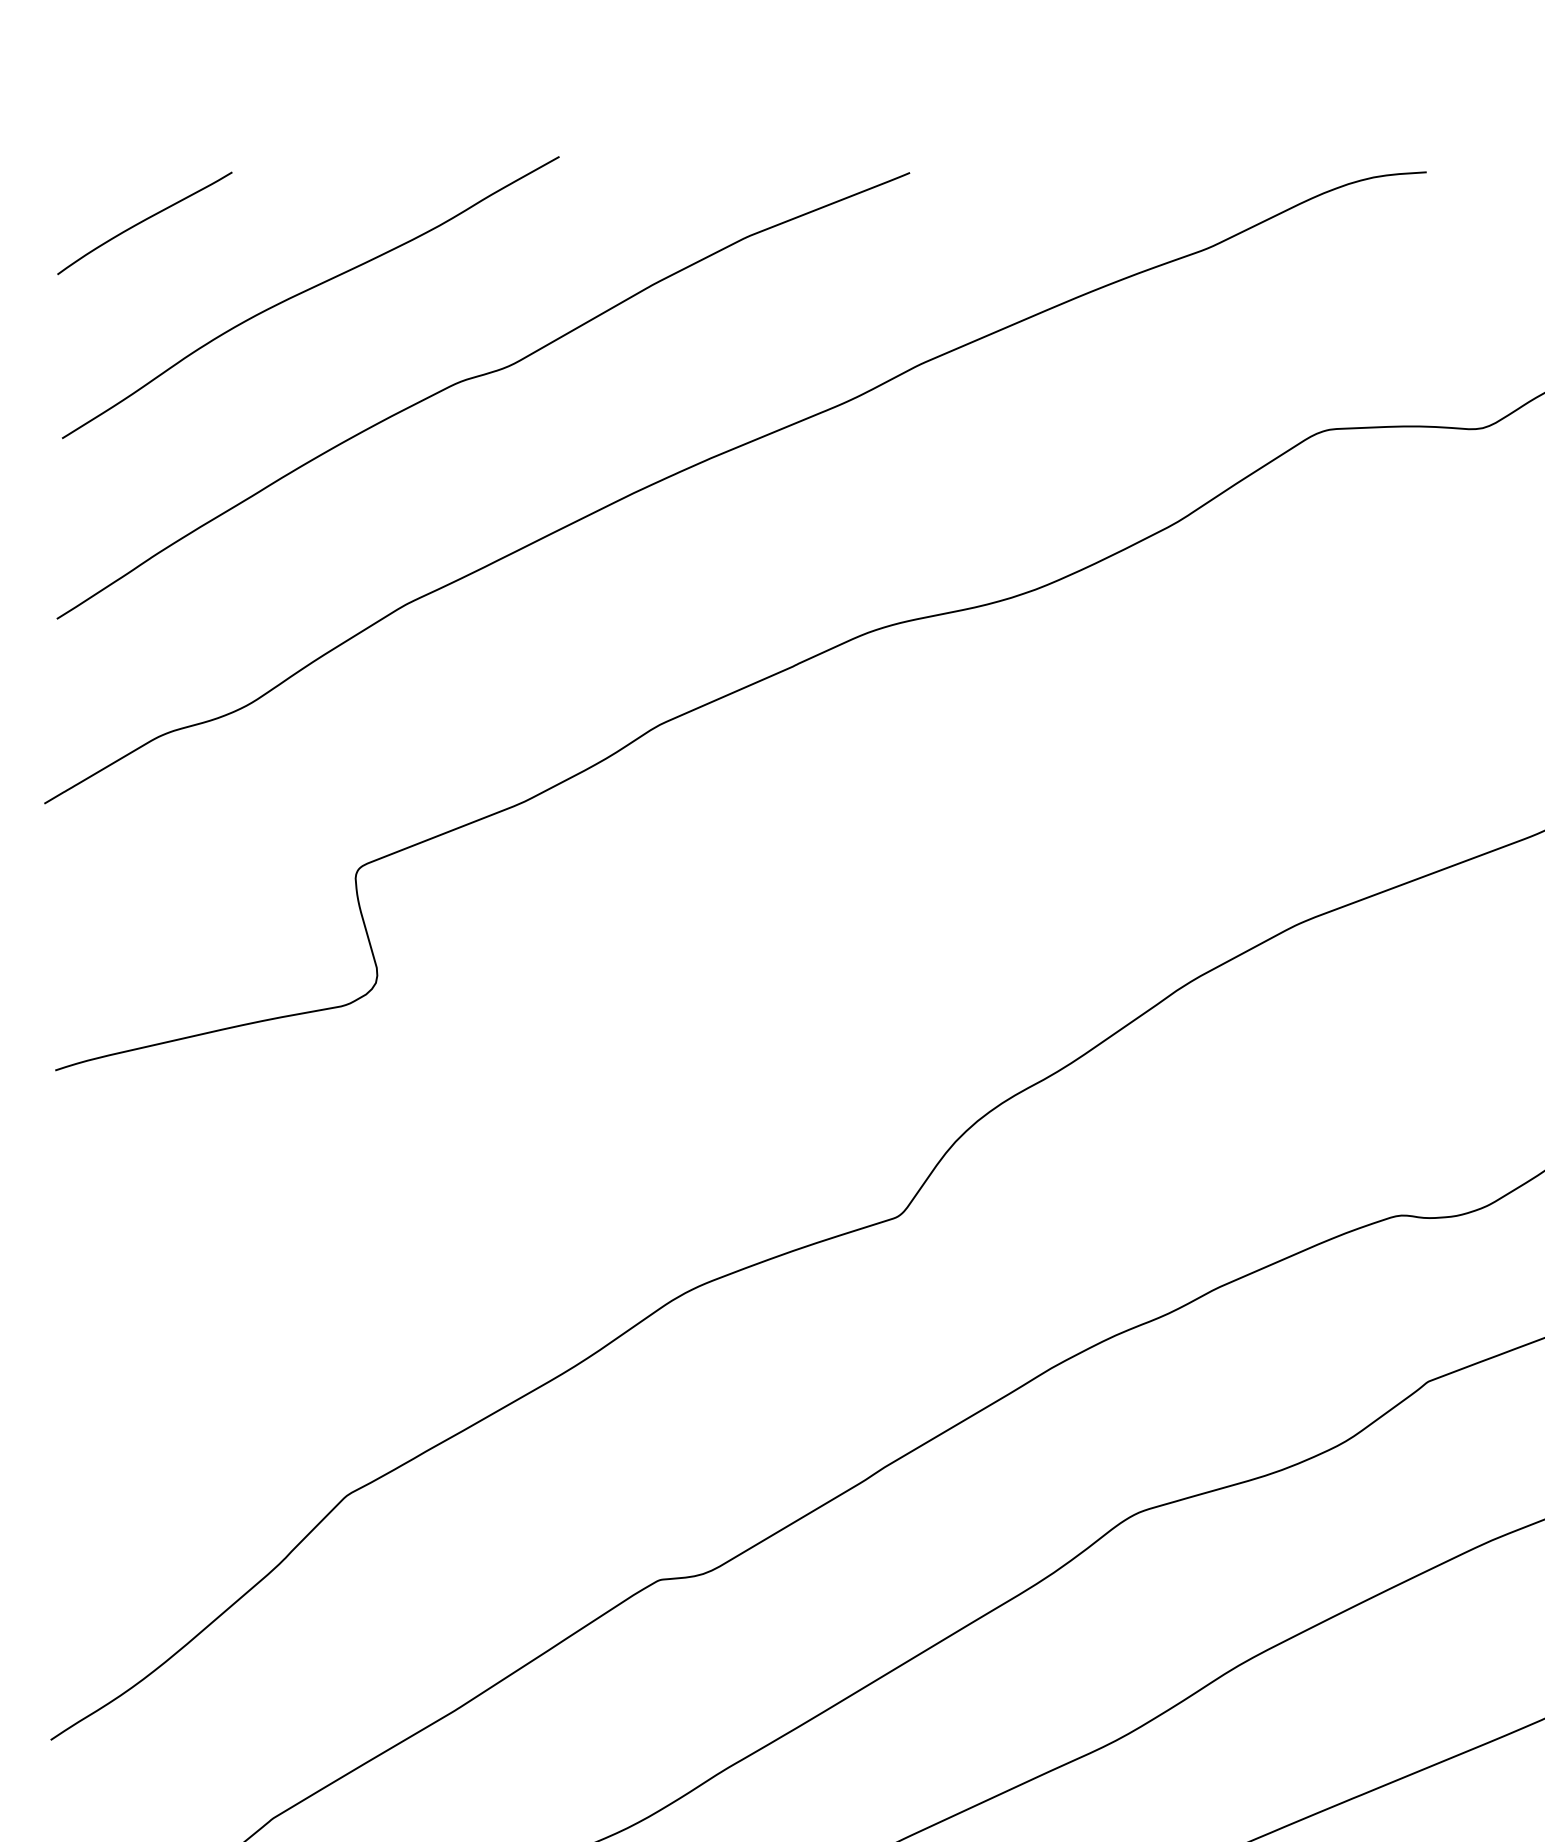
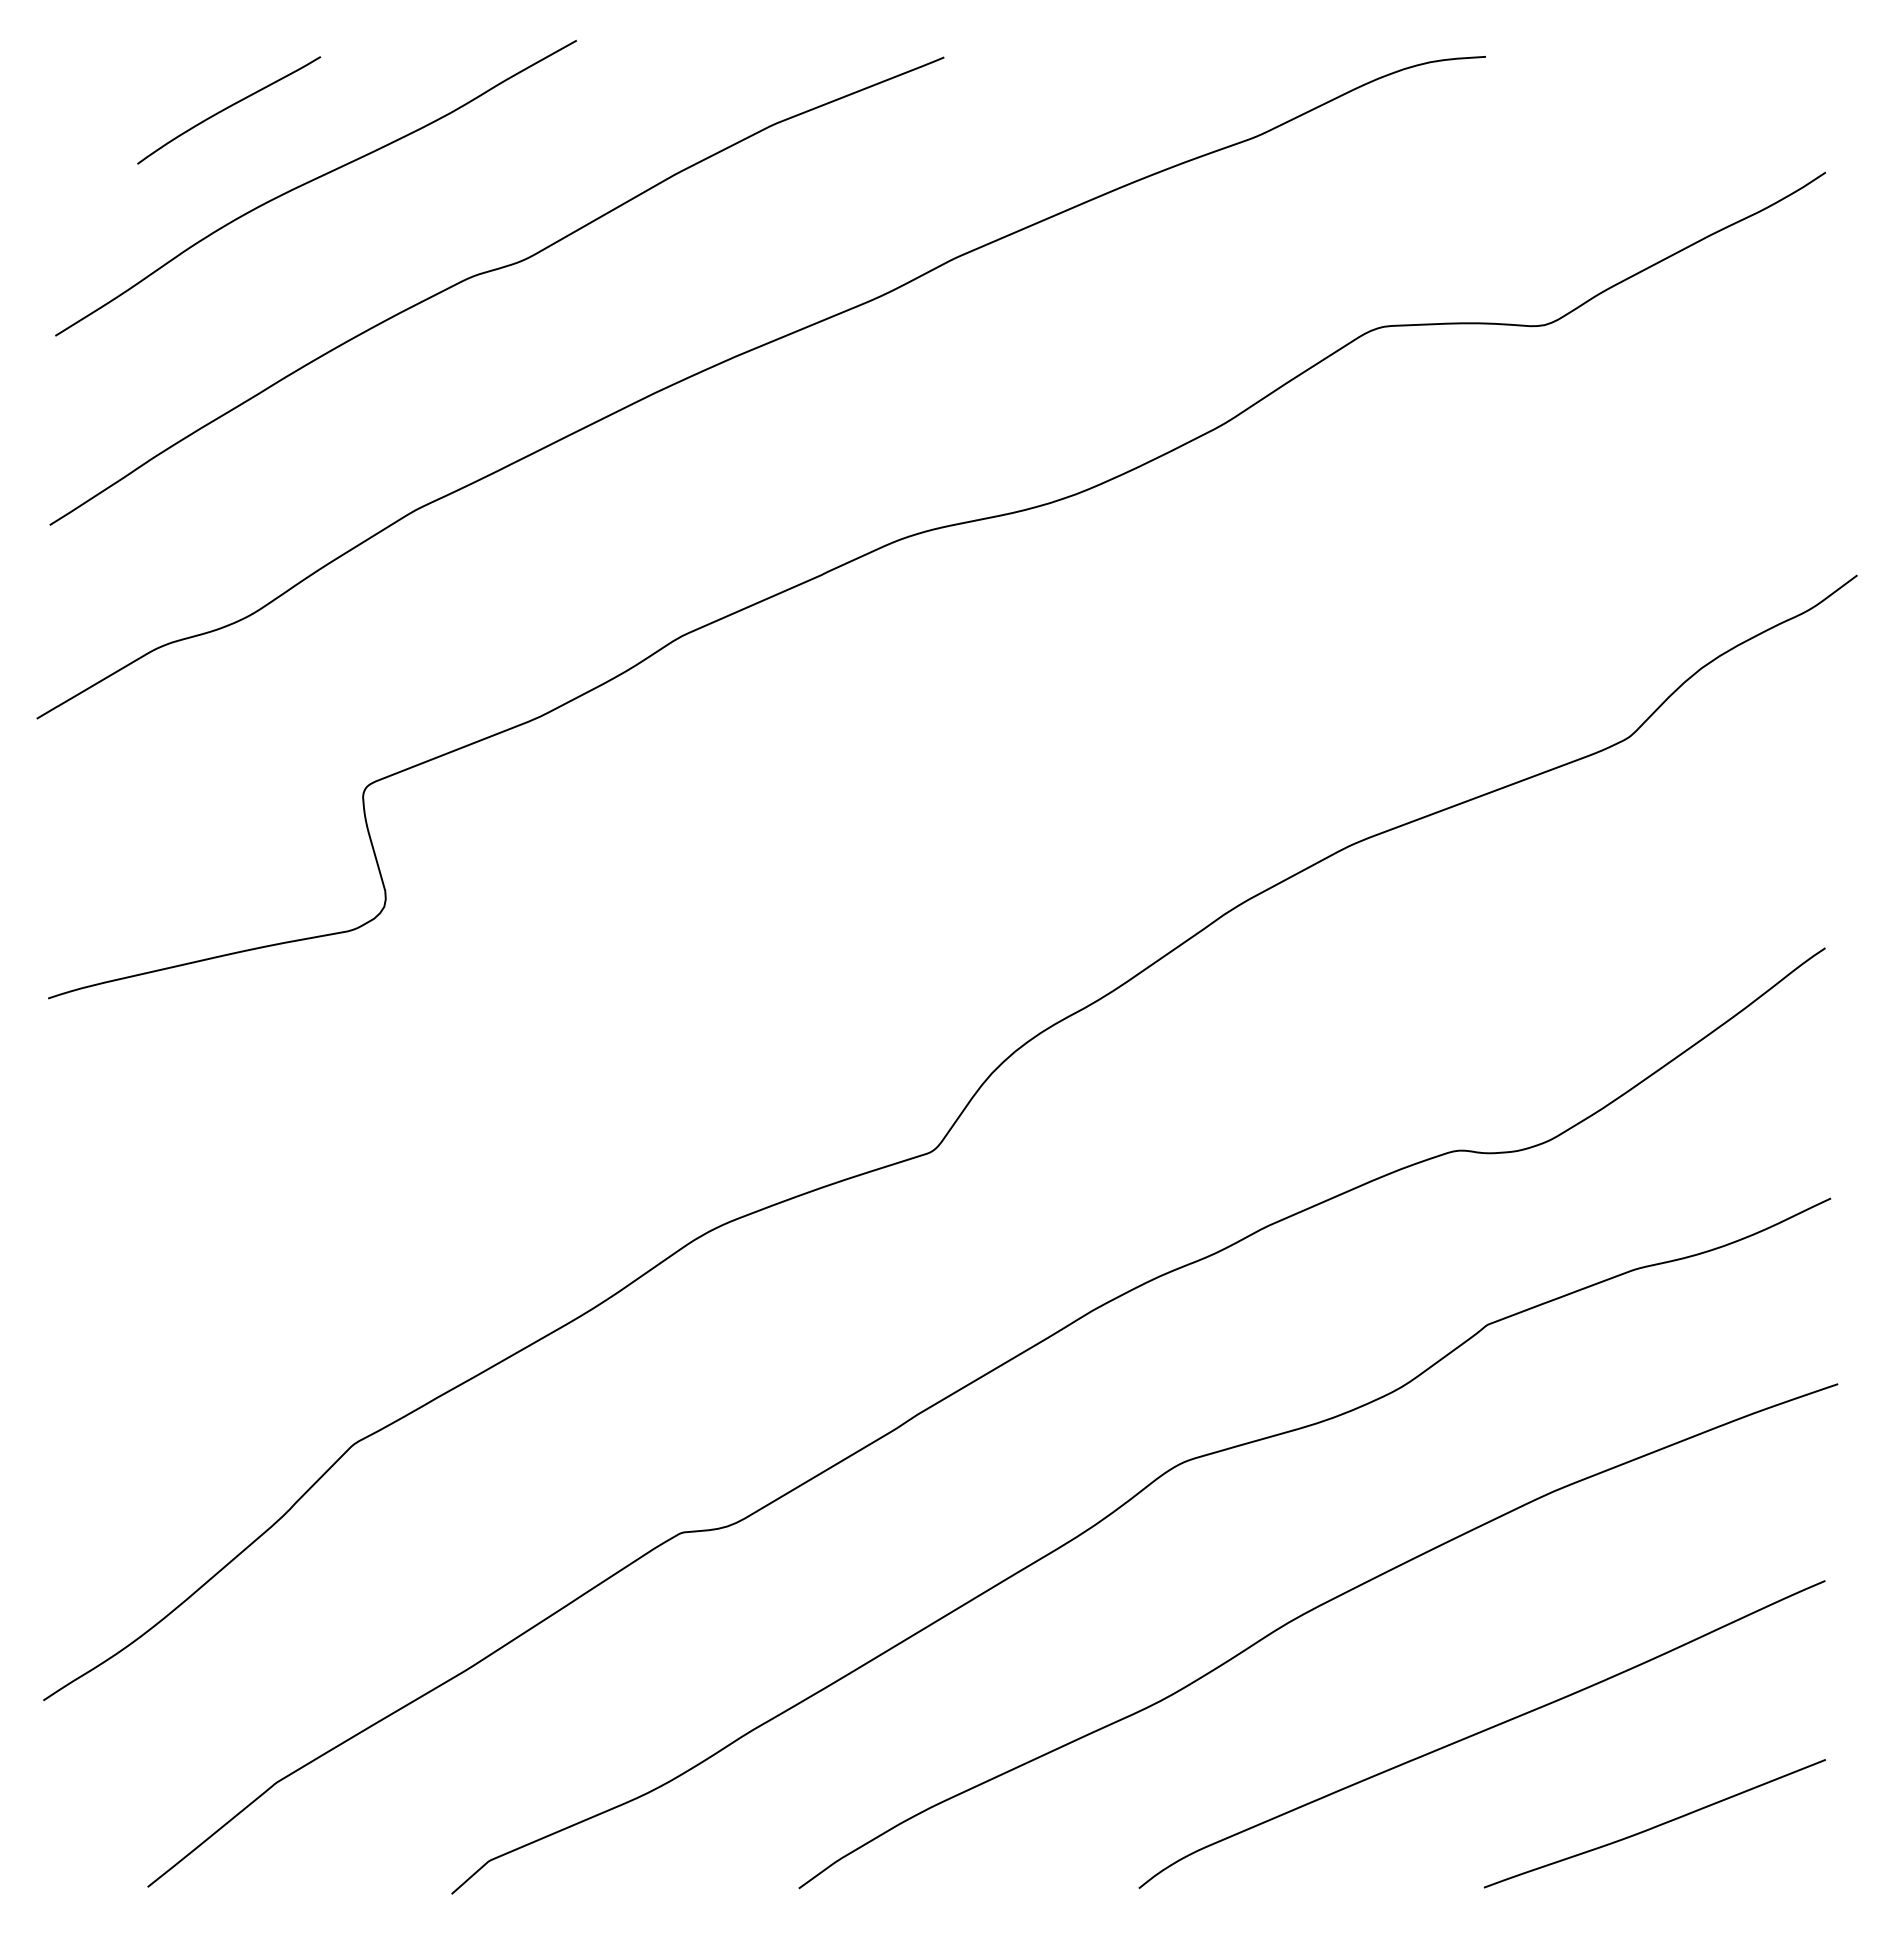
curve: (144, 221) -> (228, 108), moved

